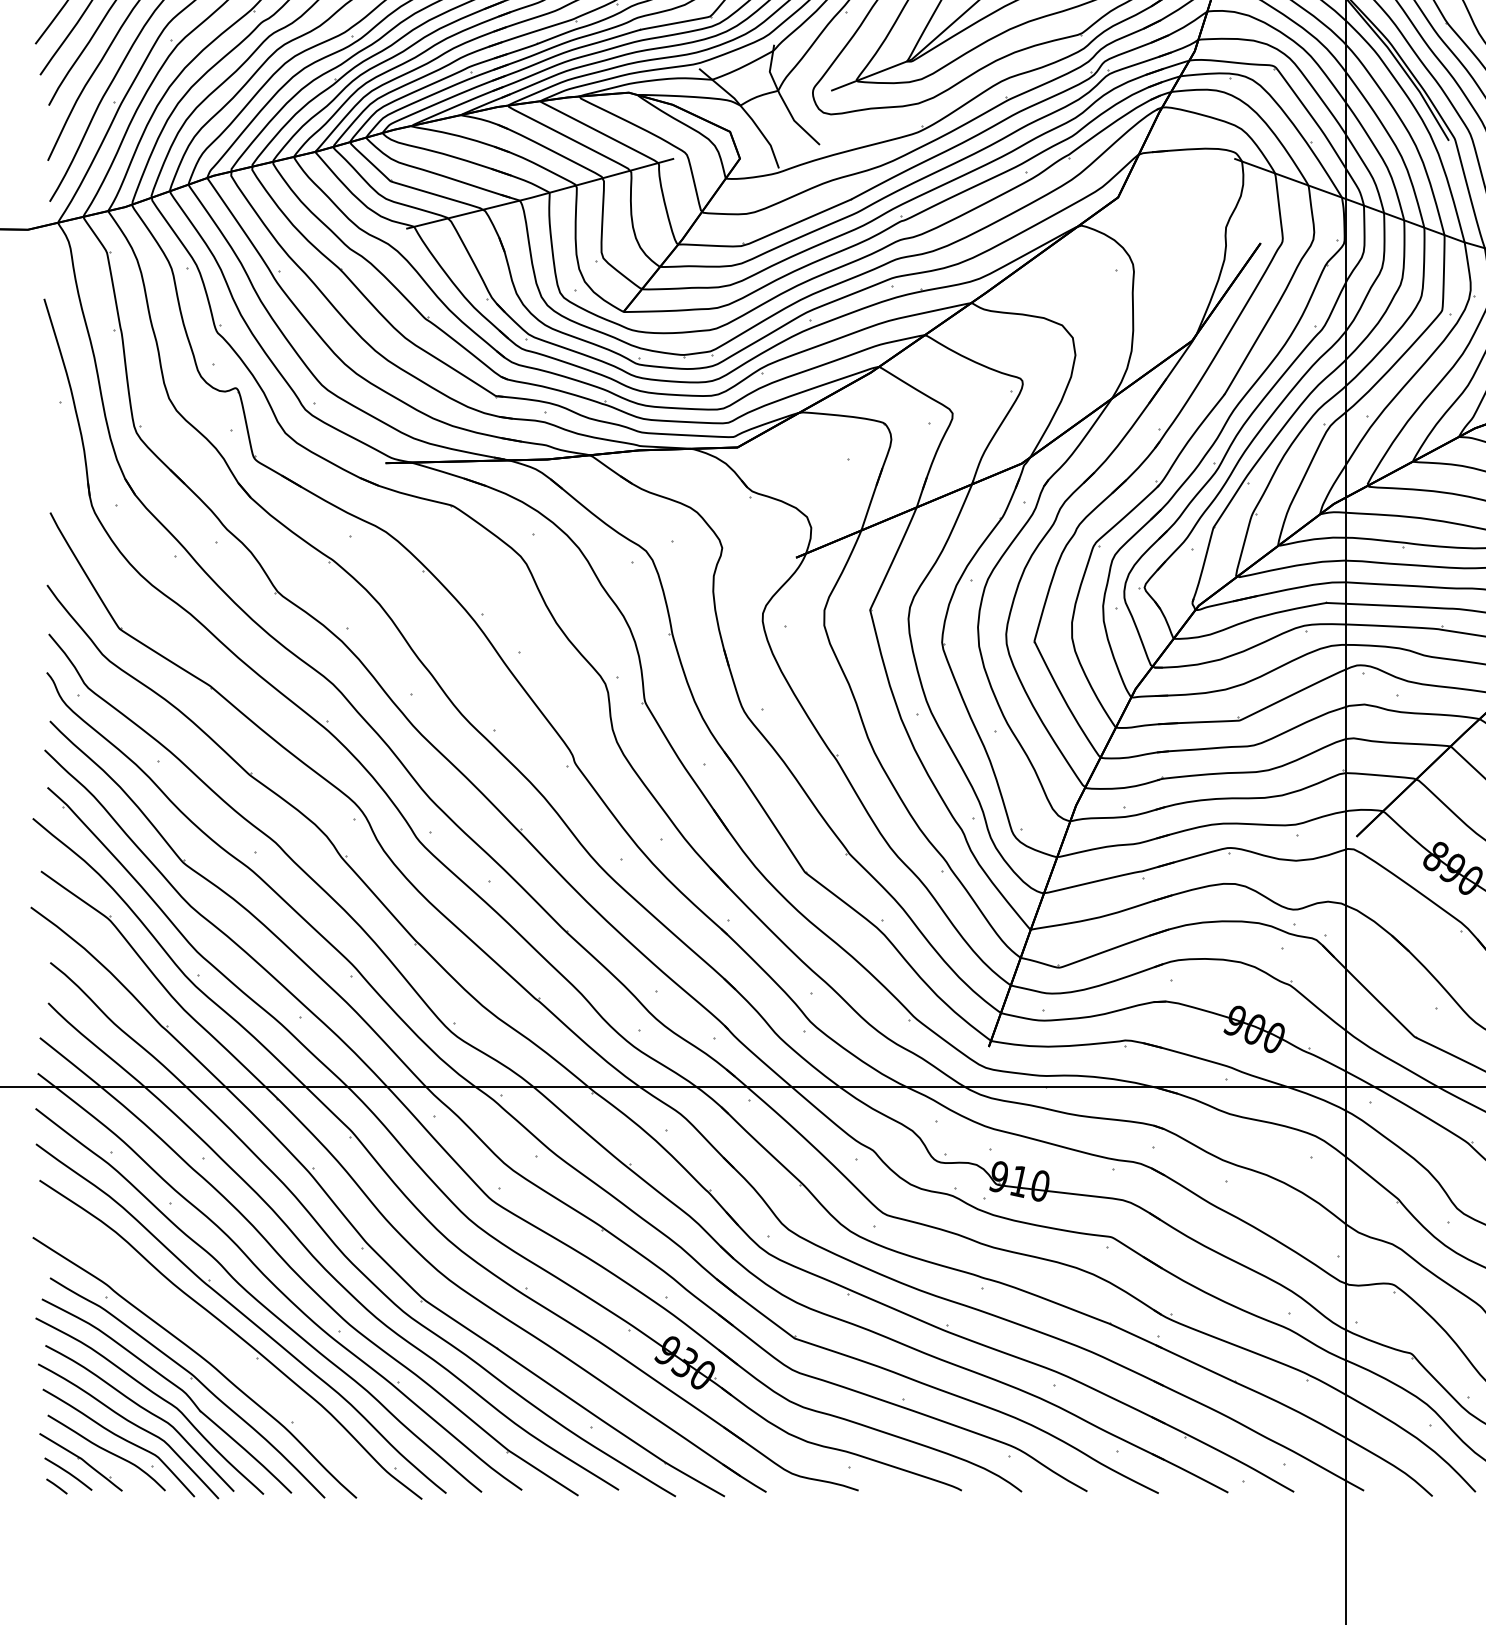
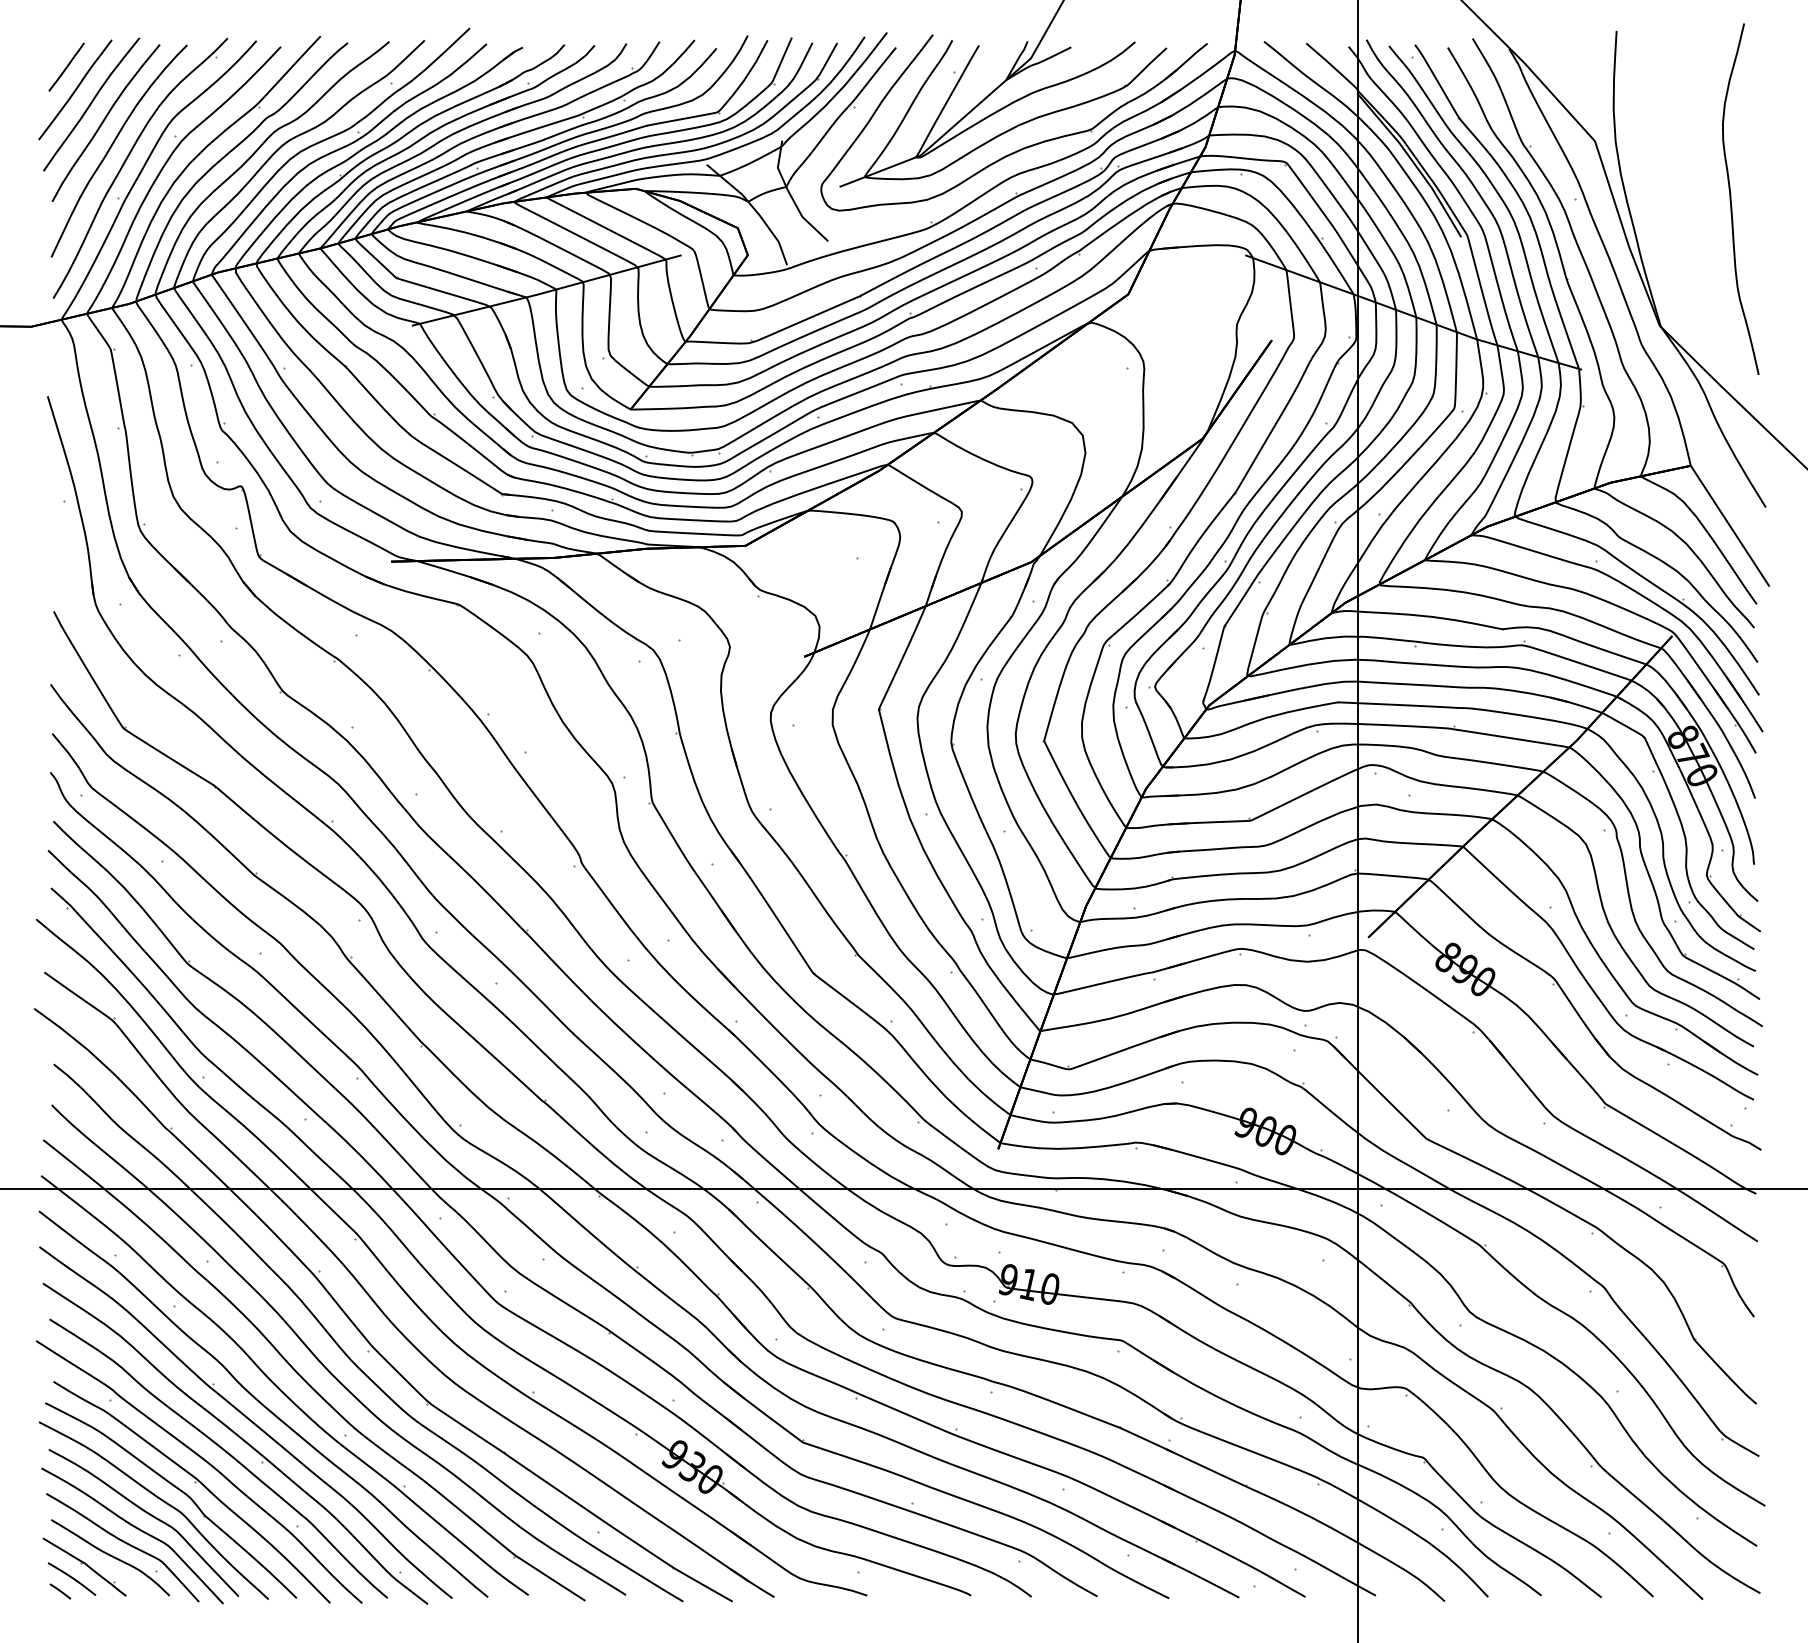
curve: (219, 1347) -> (224, 1451), added

